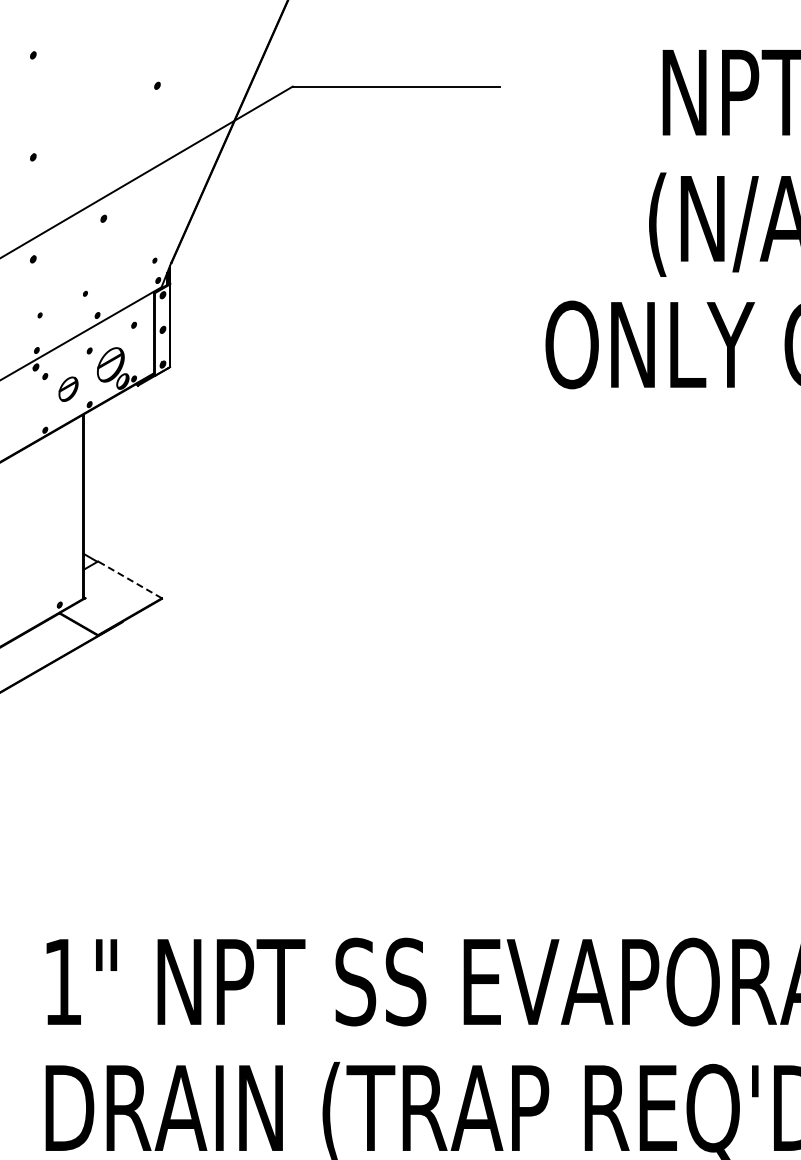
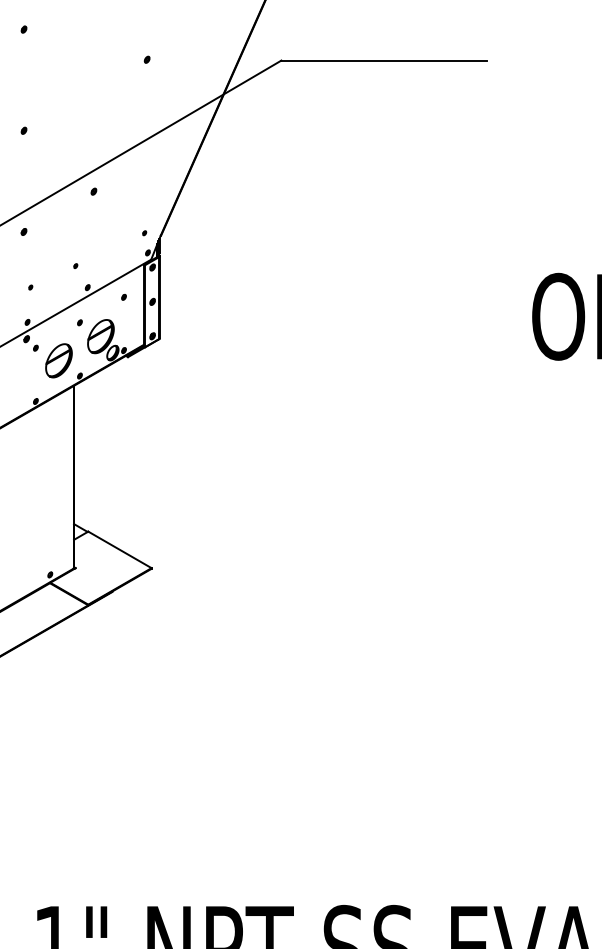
part: (68, 388) -> (58, 360), size x1.43
line: (130, 579) -> (120, 549), dashed -> solid

